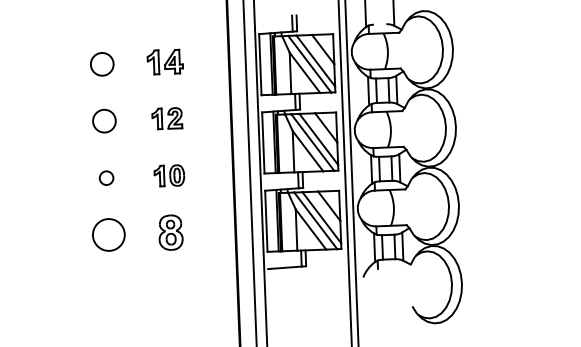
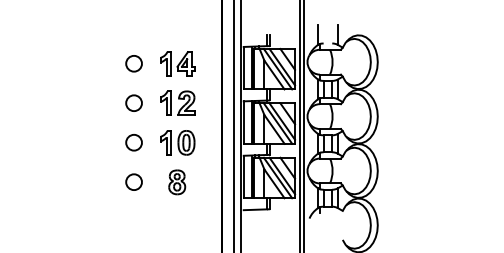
part: (164, 61) -> (177, 63), size x1.43
part: (166, 117) -> (177, 102), size x1.67
part: (169, 175) -> (177, 142), size x1.67
circle: (105, 177) -> (133, 142), size x1.67
circle: (107, 233) -> (133, 181), size x0.71

